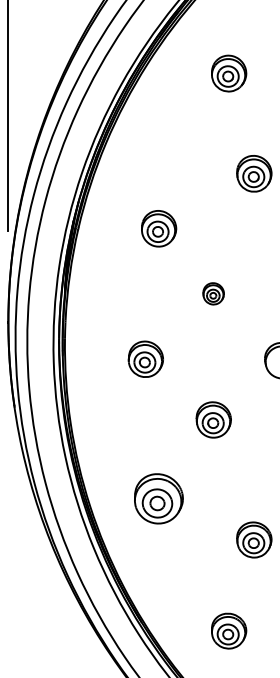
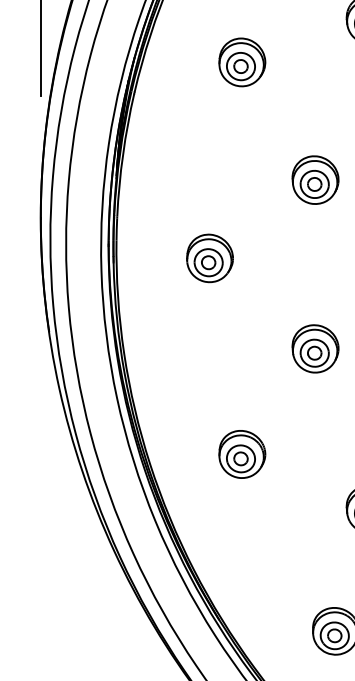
part: (159, 228) -> (242, 62), moved
part: (213, 293) -> (315, 179), size x1.67
part: (145, 358) -> (209, 257), moved
part: (159, 498) -> (242, 453), size x0.71

